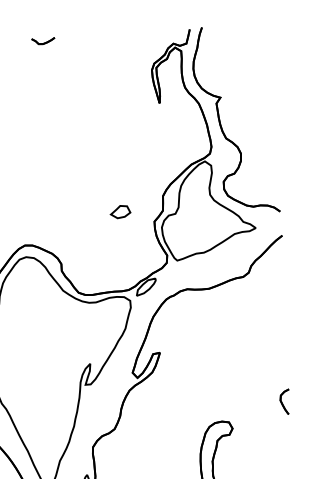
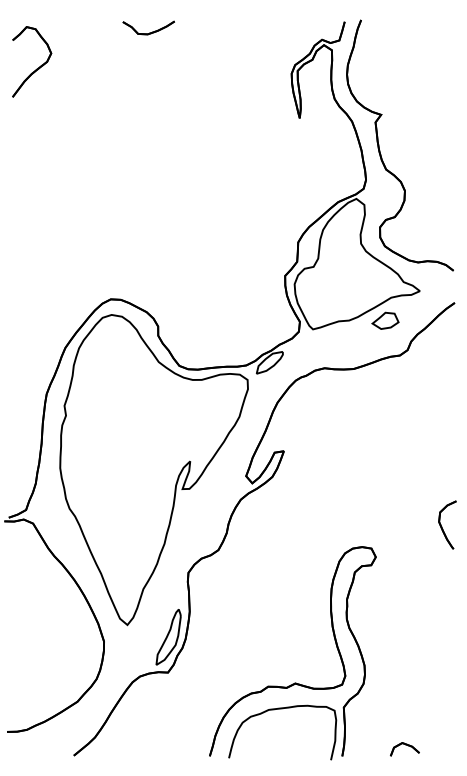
part: (43, 40) -> (148, 27), size x1.67
part: (120, 211) -> (385, 320), moved
part: (284, 401) -> (447, 524), size x1.43

